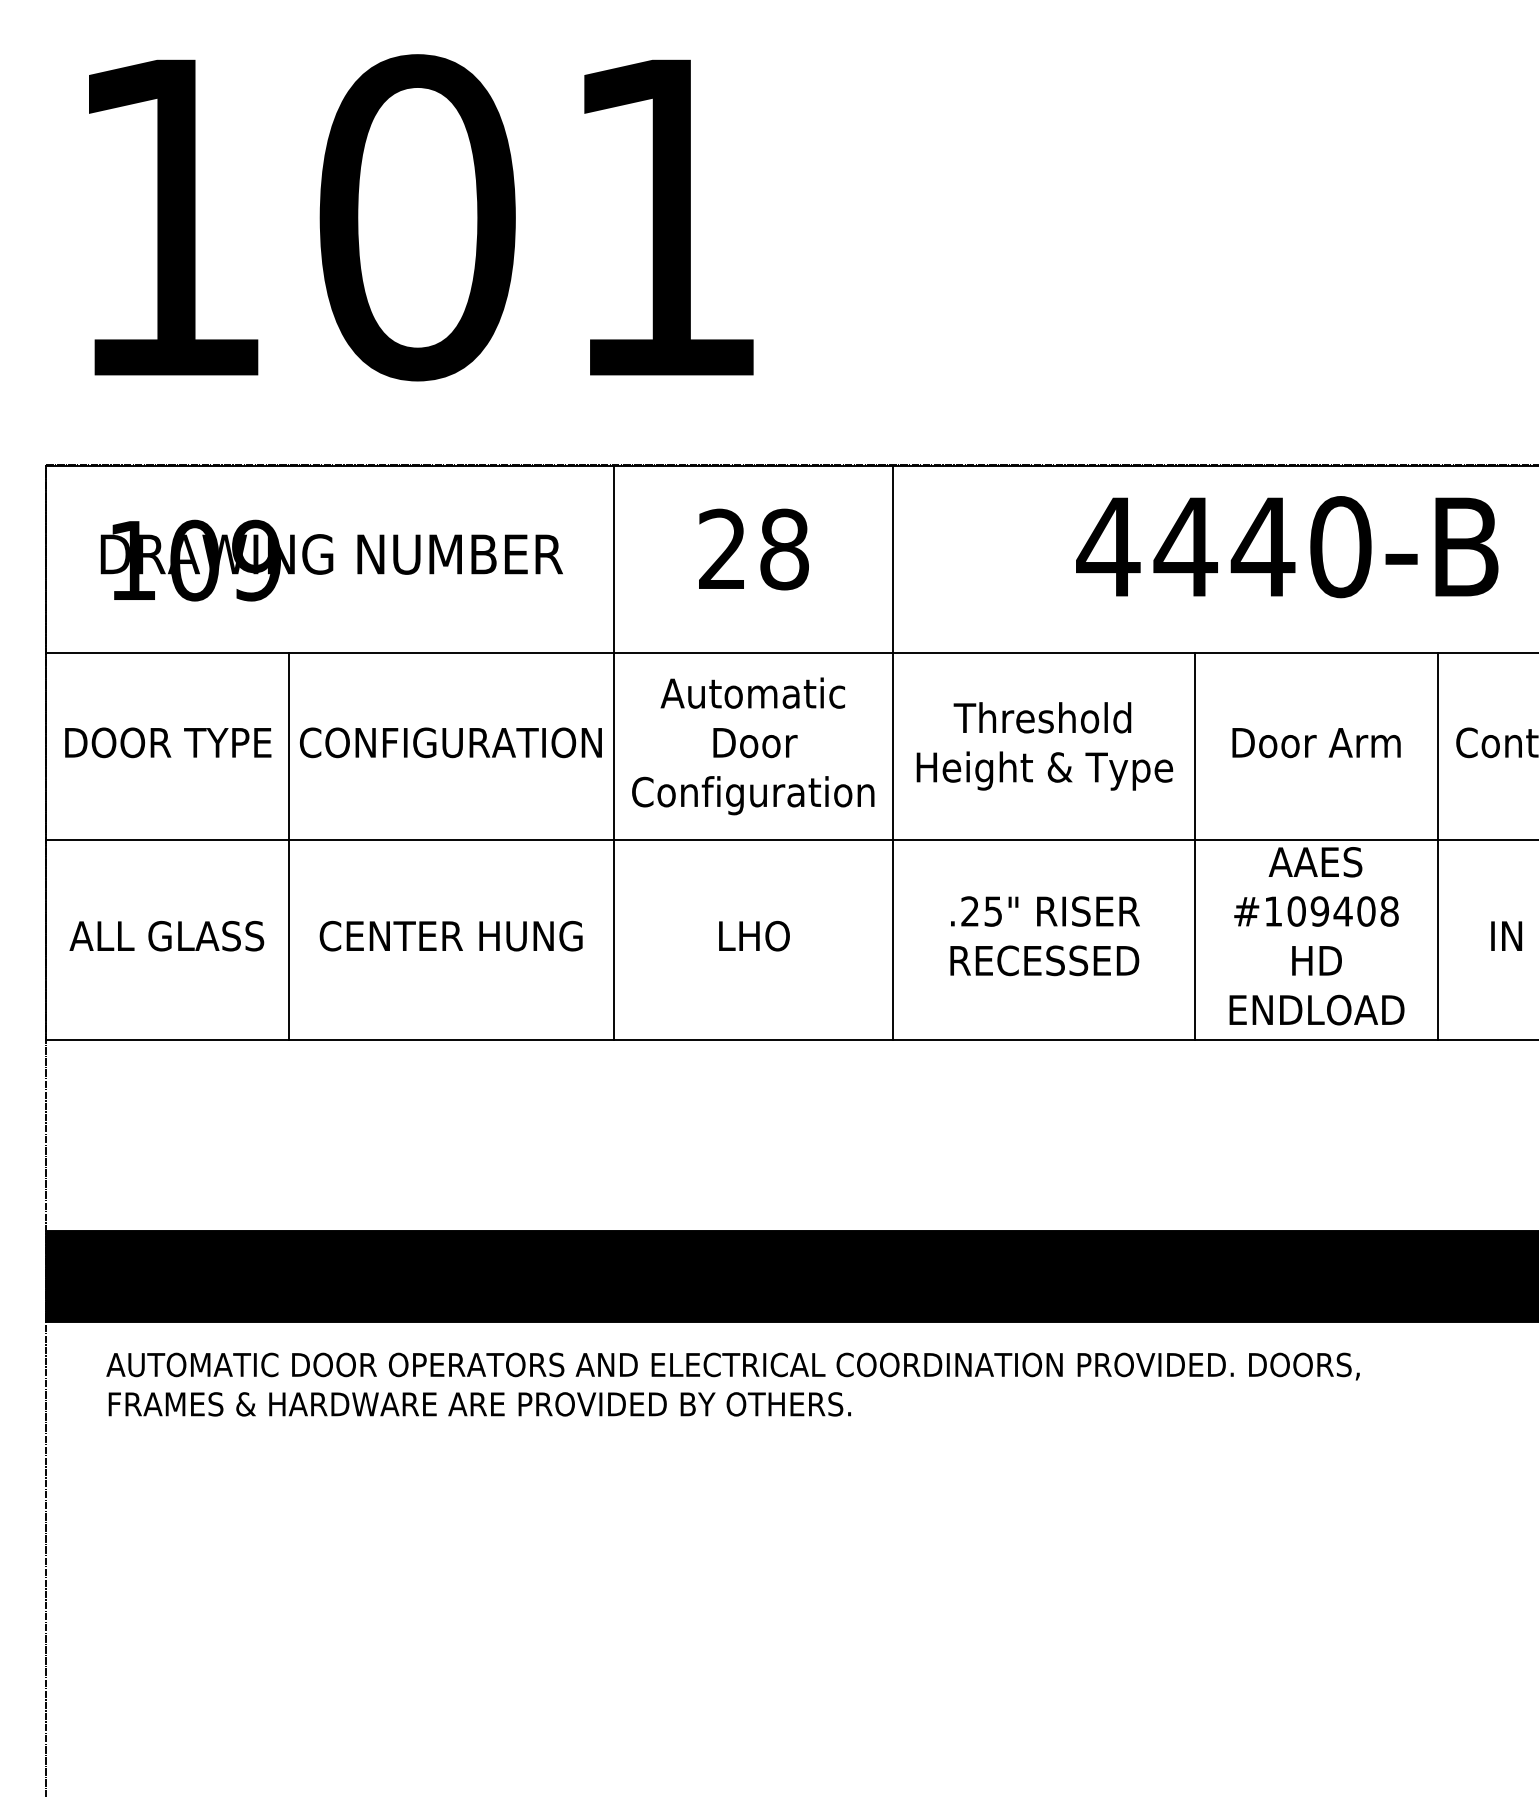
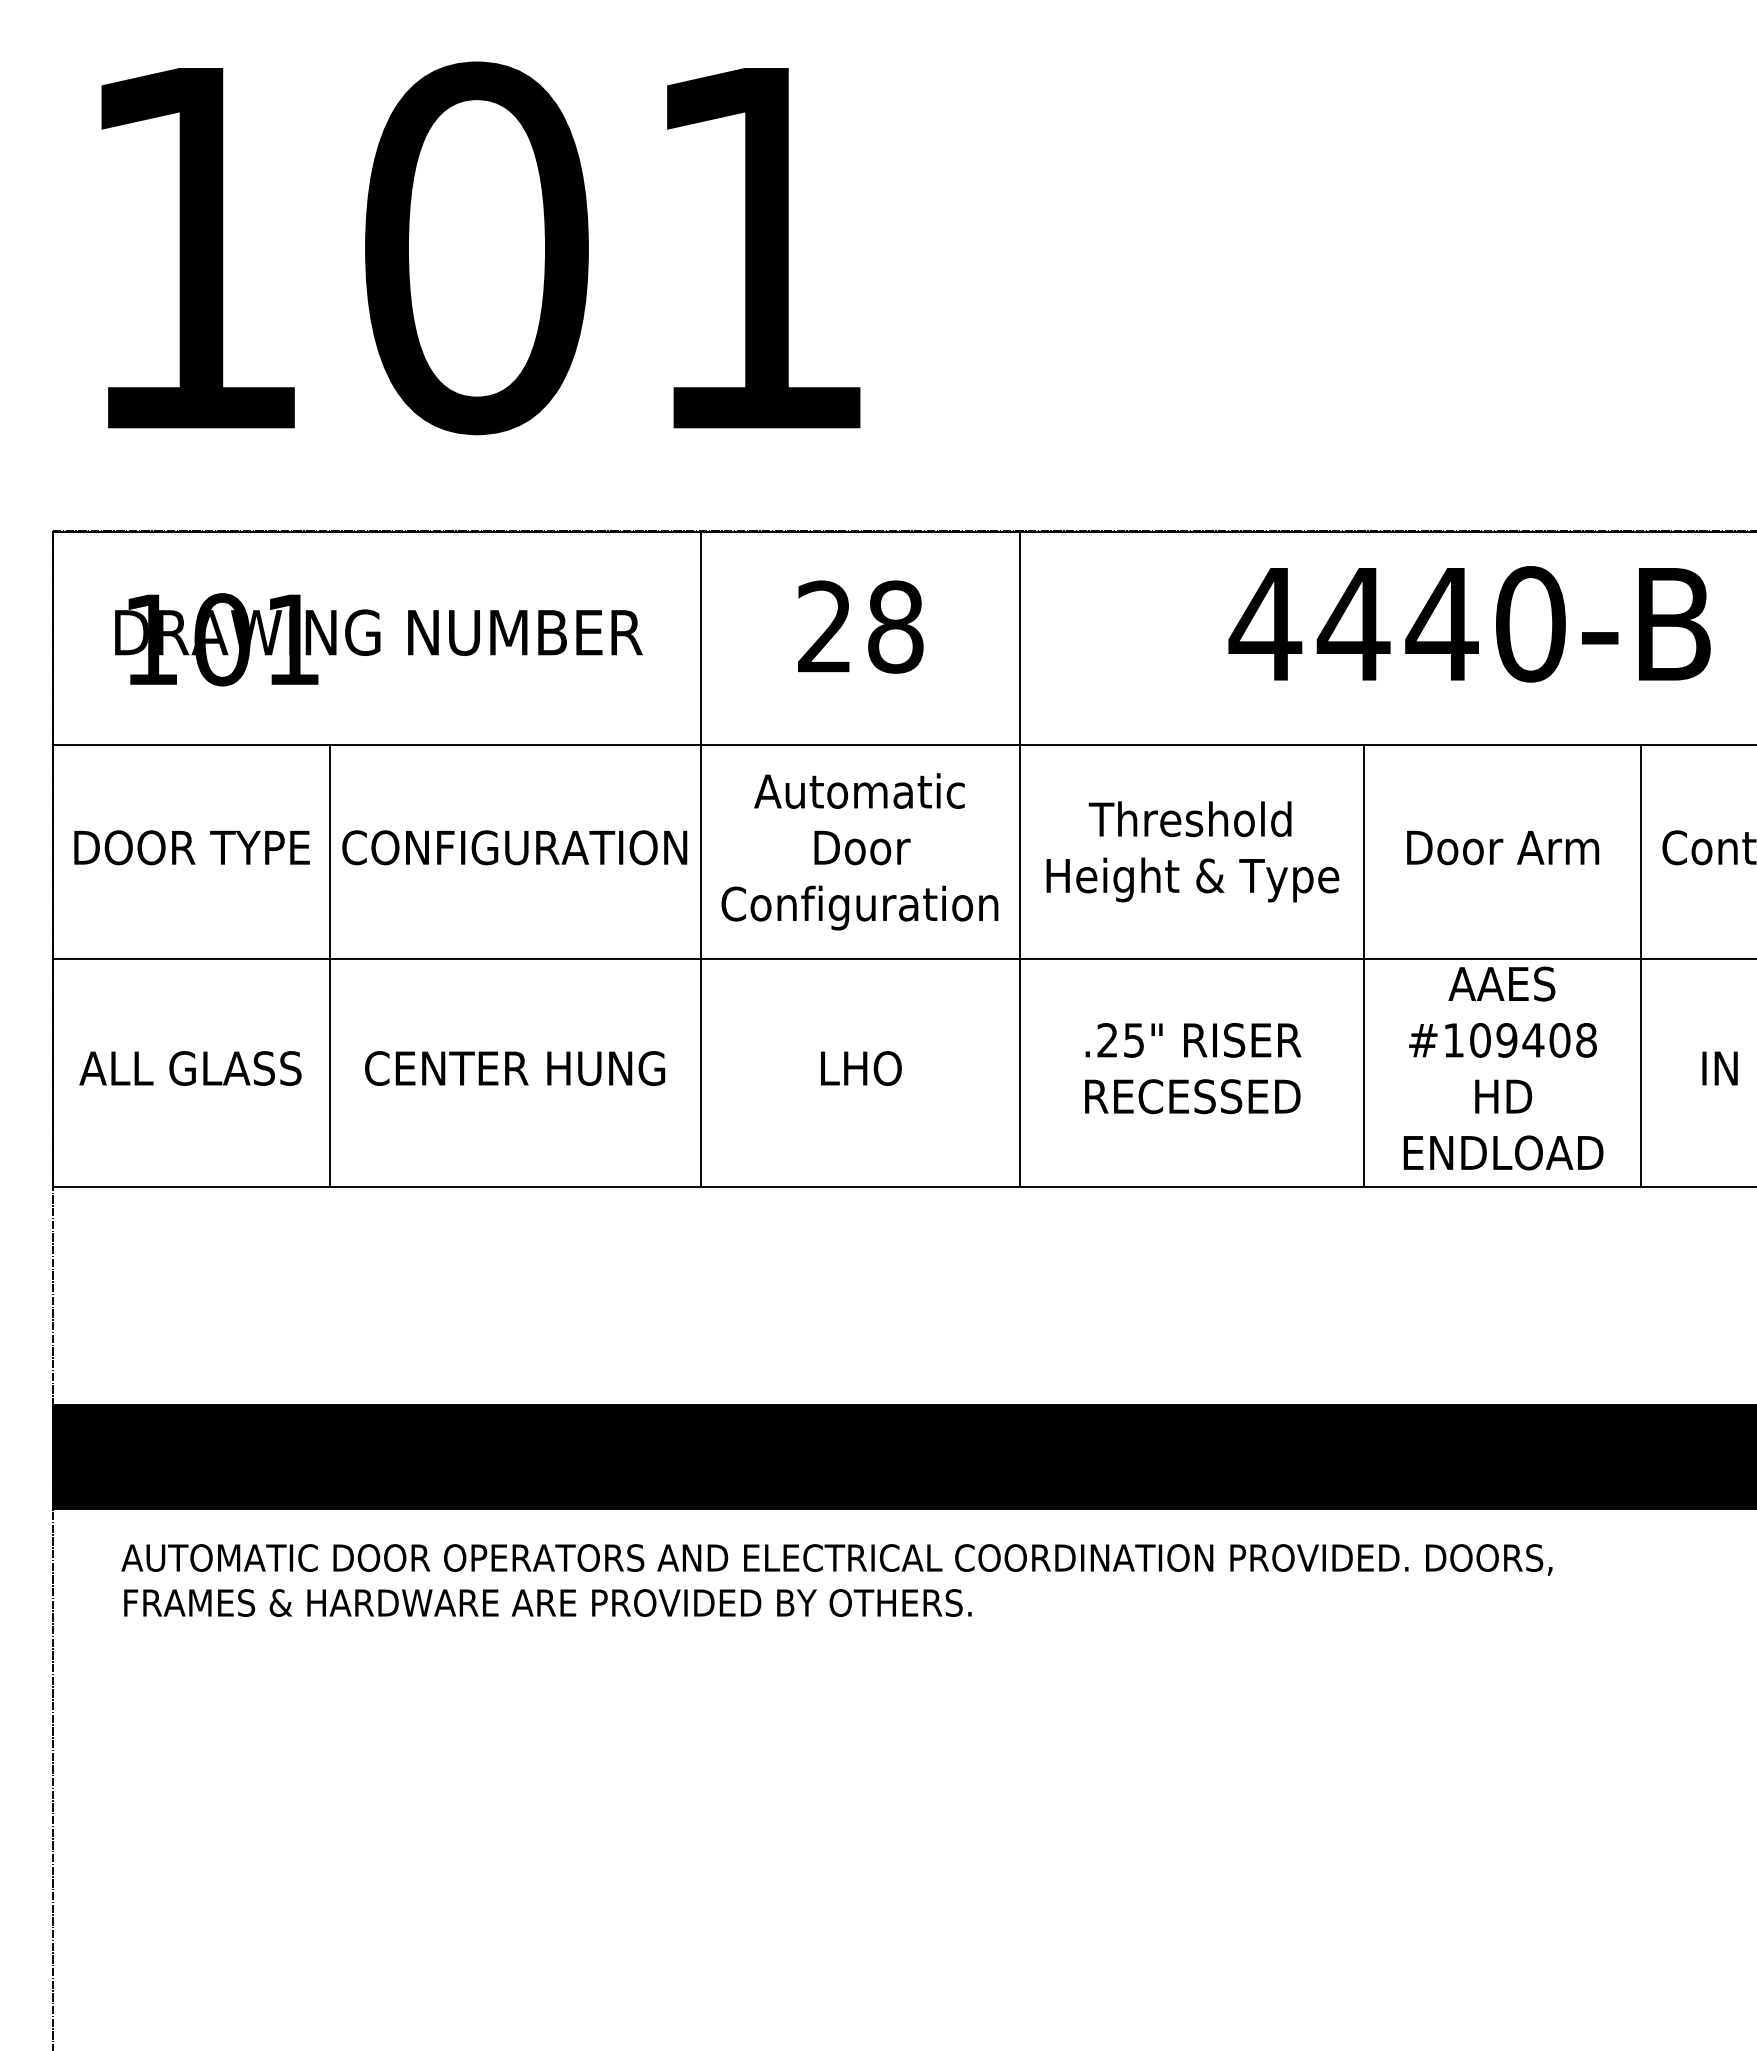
text: (256, 560) -> (292, 639), 109 -> 101

